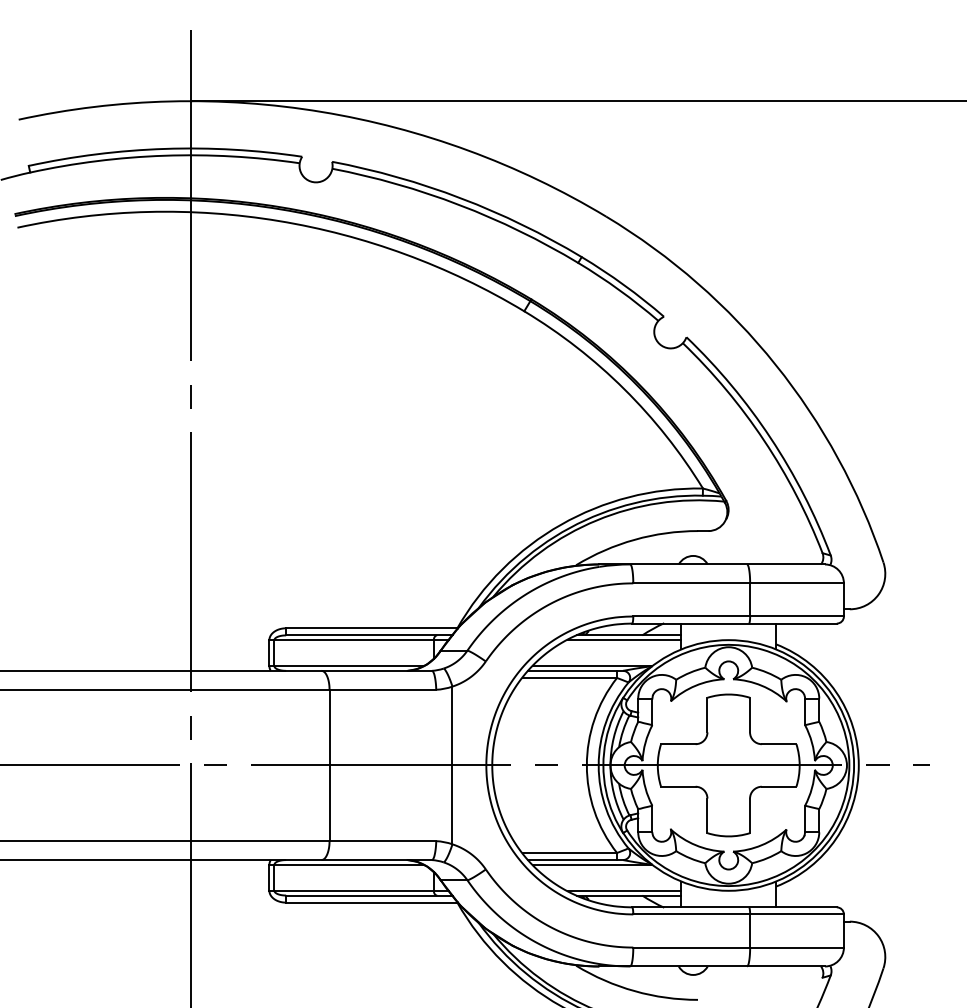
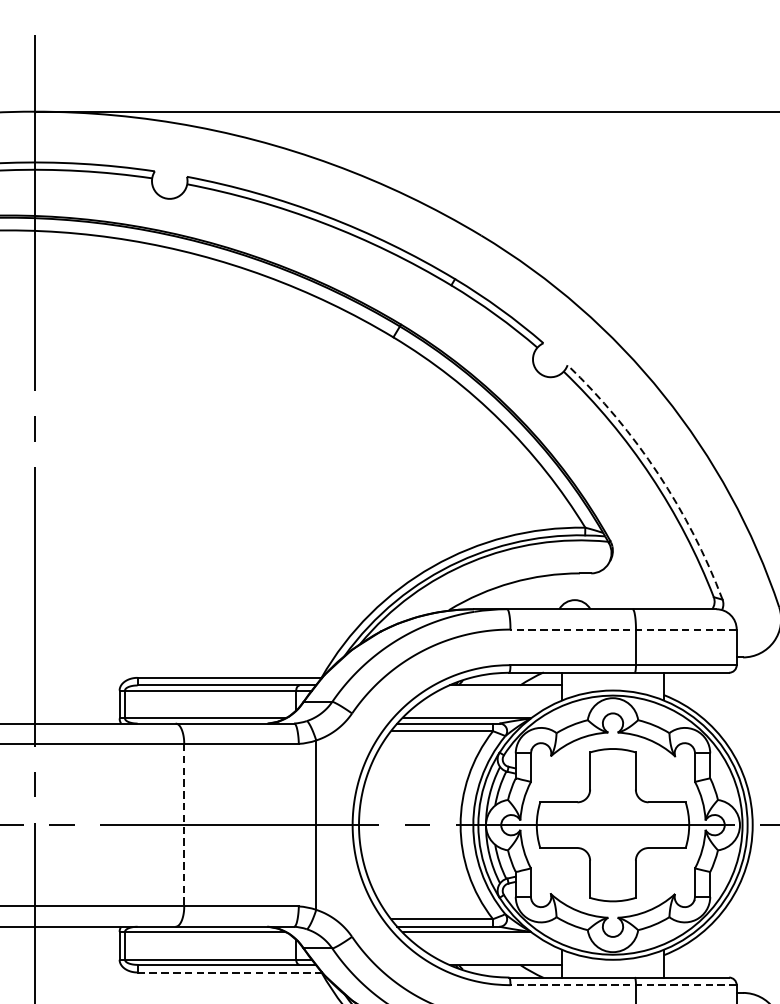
arc: (770, 438) -> (657, 473), solid -> dashed
line: (738, 583) -> (623, 629), solid -> dashed
line: (624, 640) -> (501, 690), removed
line: (329, 765) -> (184, 825), solid -> dashed
line: (624, 890) -> (501, 959), removed
line: (371, 902) -> (229, 972), solid -> dashed
line: (738, 914) -> (623, 985), solid -> dashed

